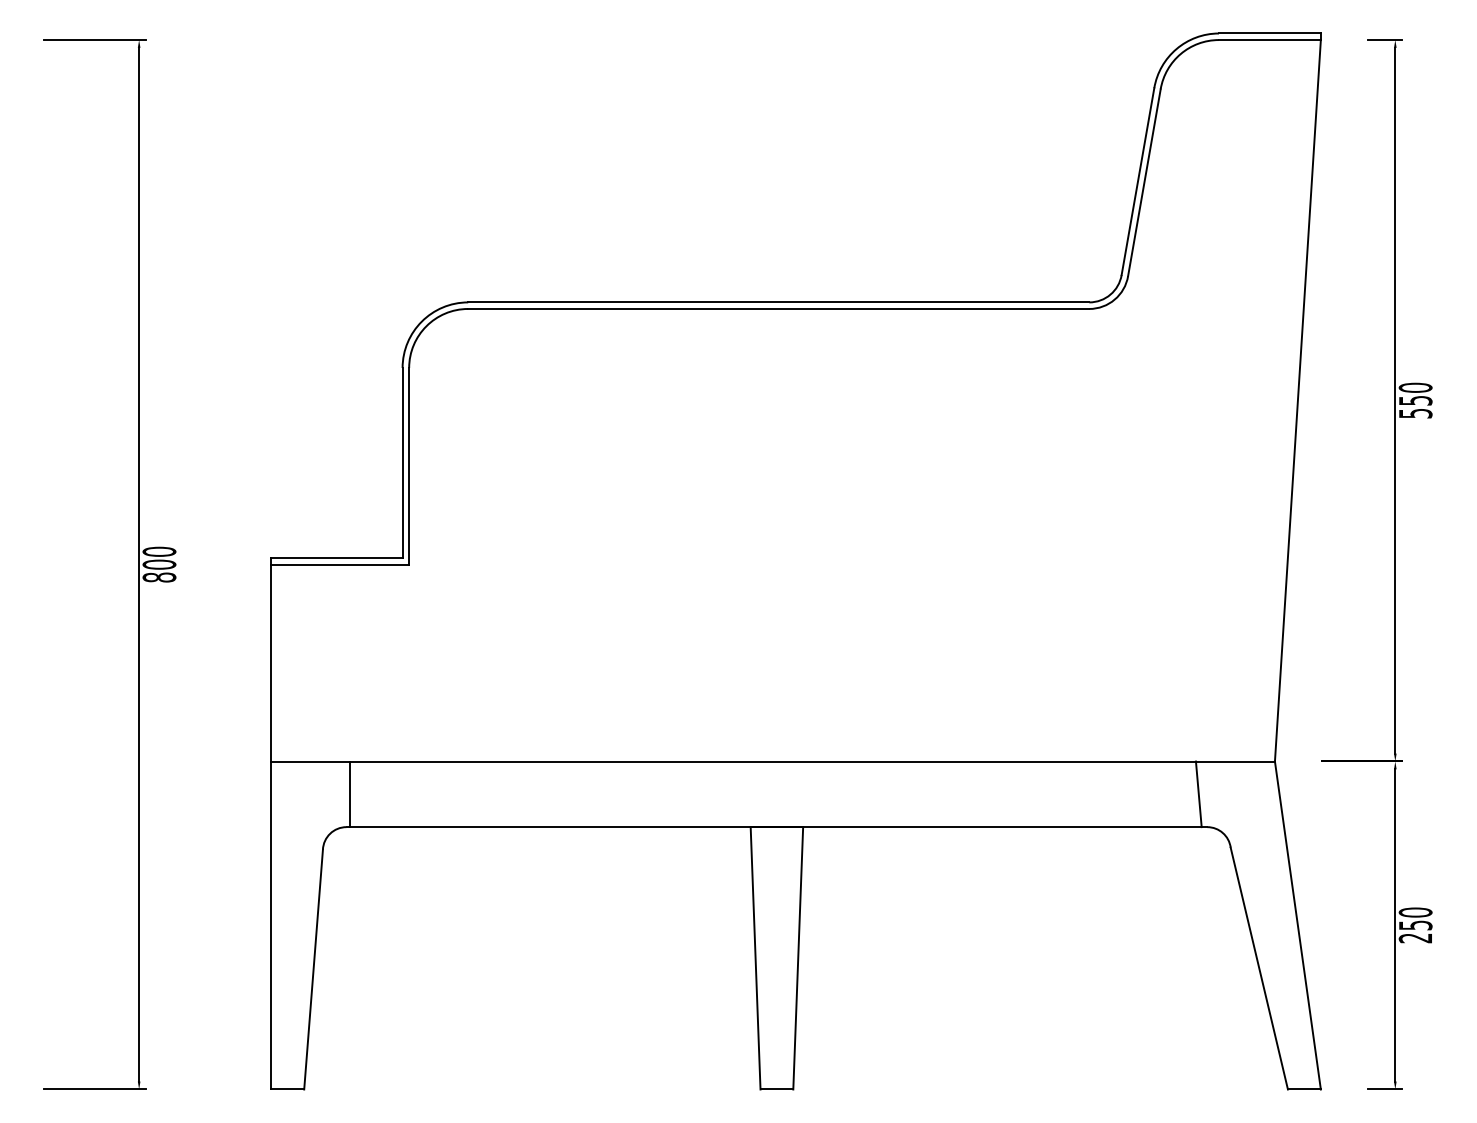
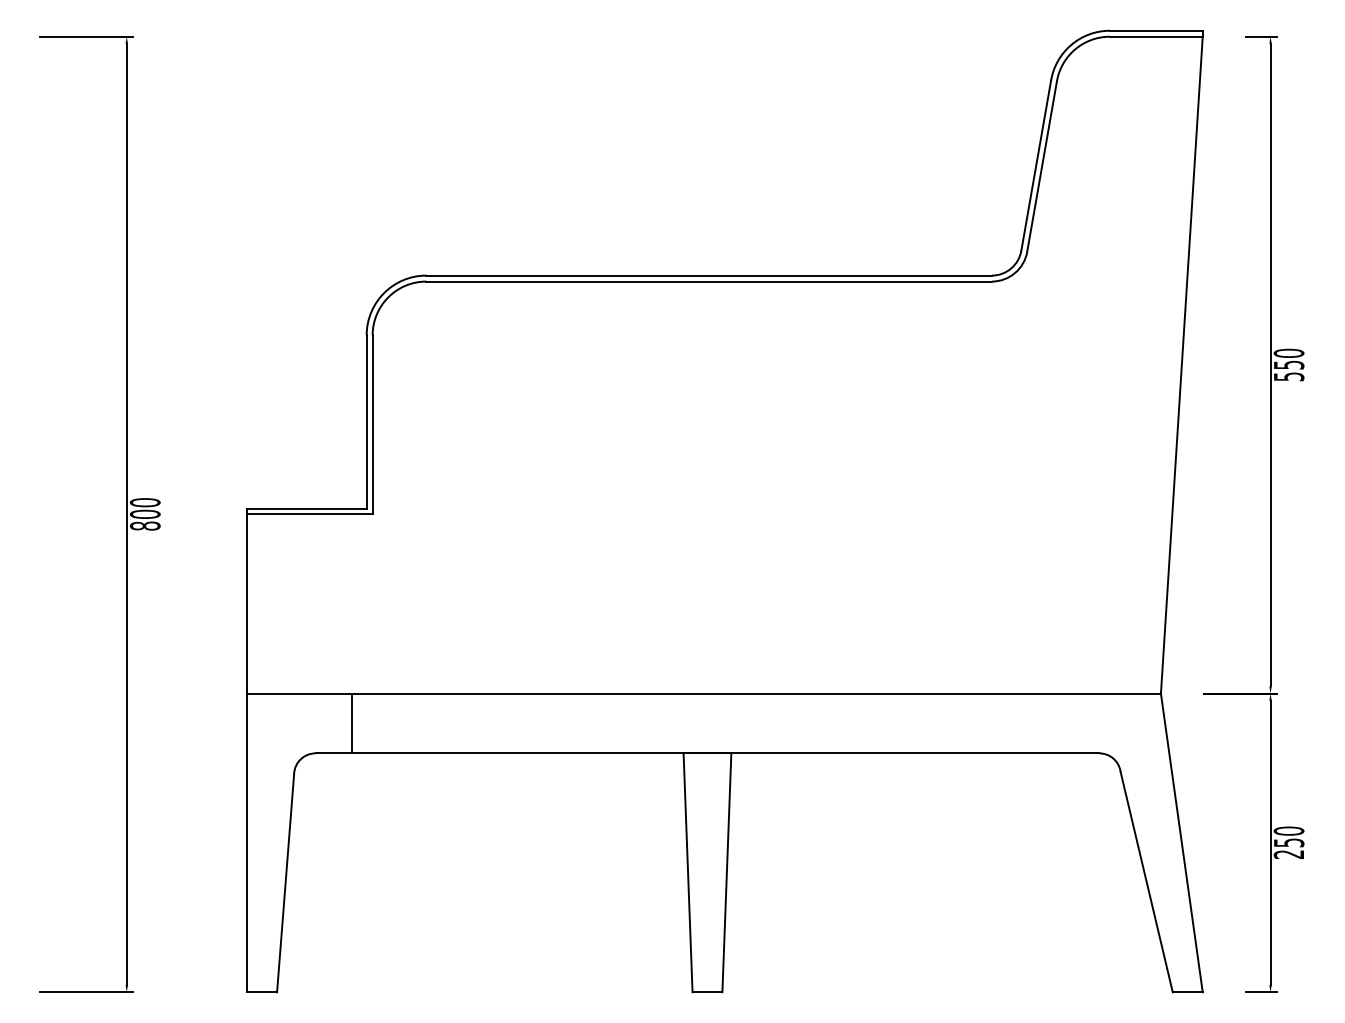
line: (350, 794) -> (352, 723), moved
line: (1198, 794) -> (1091, 723), removed

